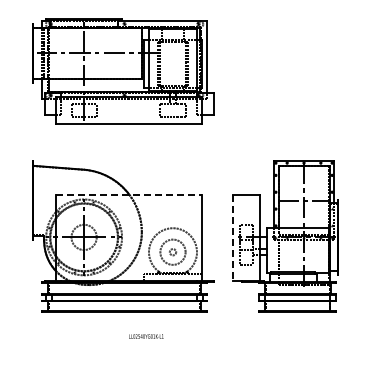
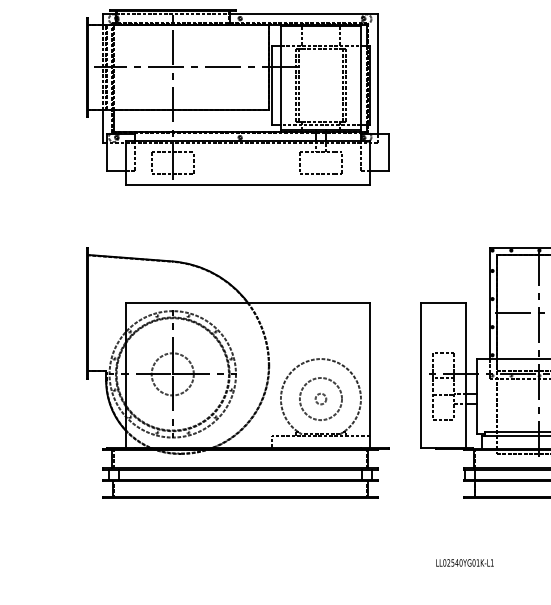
line: (129, 194) -> (248, 302), dashed -> solid
line: (233, 238) -> (421, 376), dashed -> solid
text: (146, 336) -> (465, 562), moved

